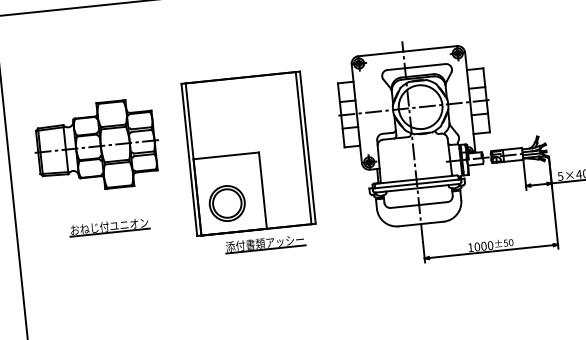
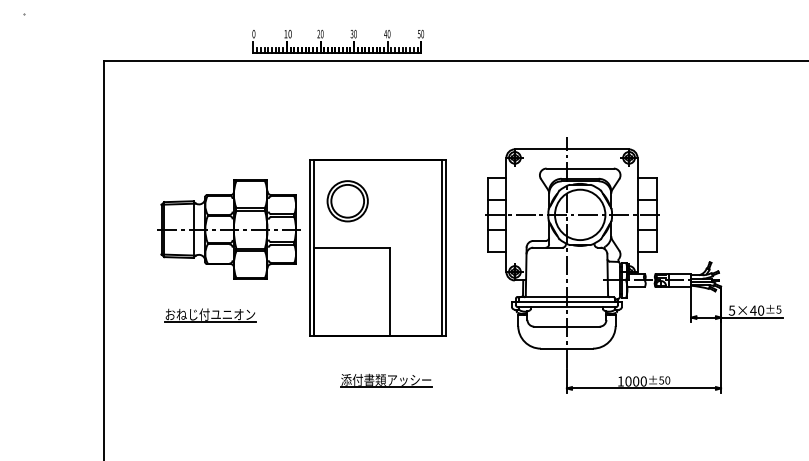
part: (96, 146) -> (228, 229), moved
part: (227, 203) -> (347, 201), moved
part: (265, 243) -> (386, 380), moved

